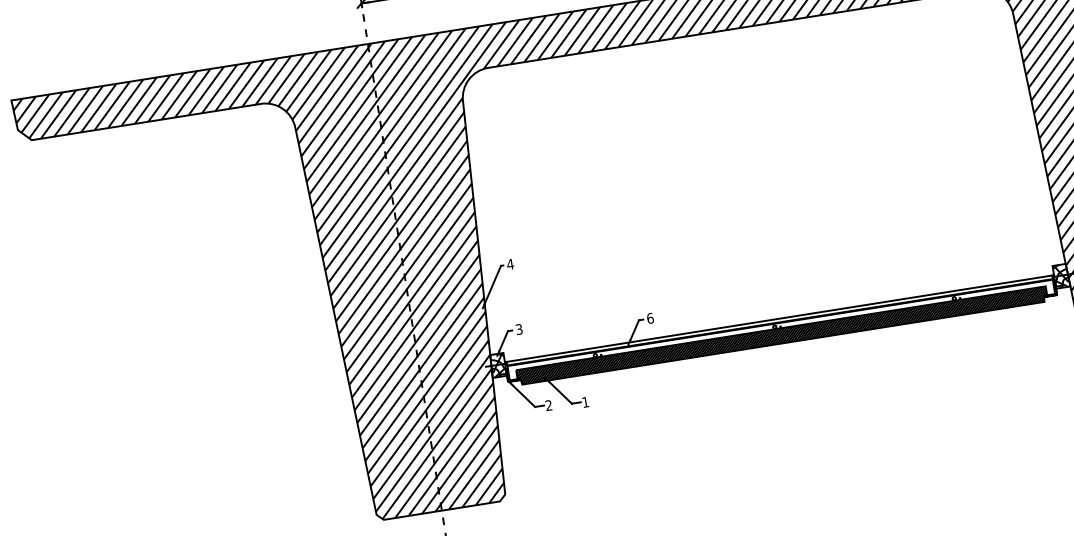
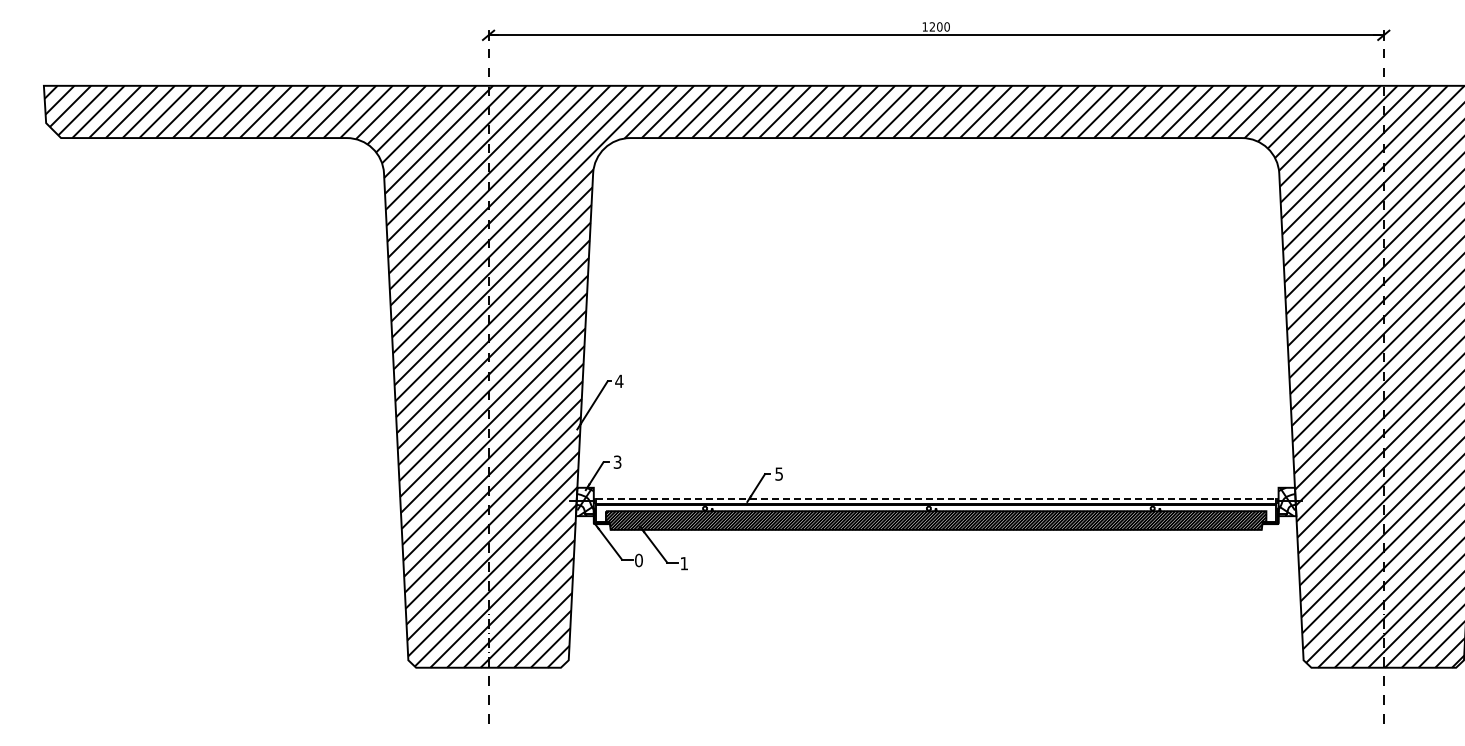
text: (650, 317) -> (779, 473), 6 -> 5
line: (779, 318) -> (936, 499), solid -> dashed
text: (548, 405) -> (638, 560), 2 -> 0

